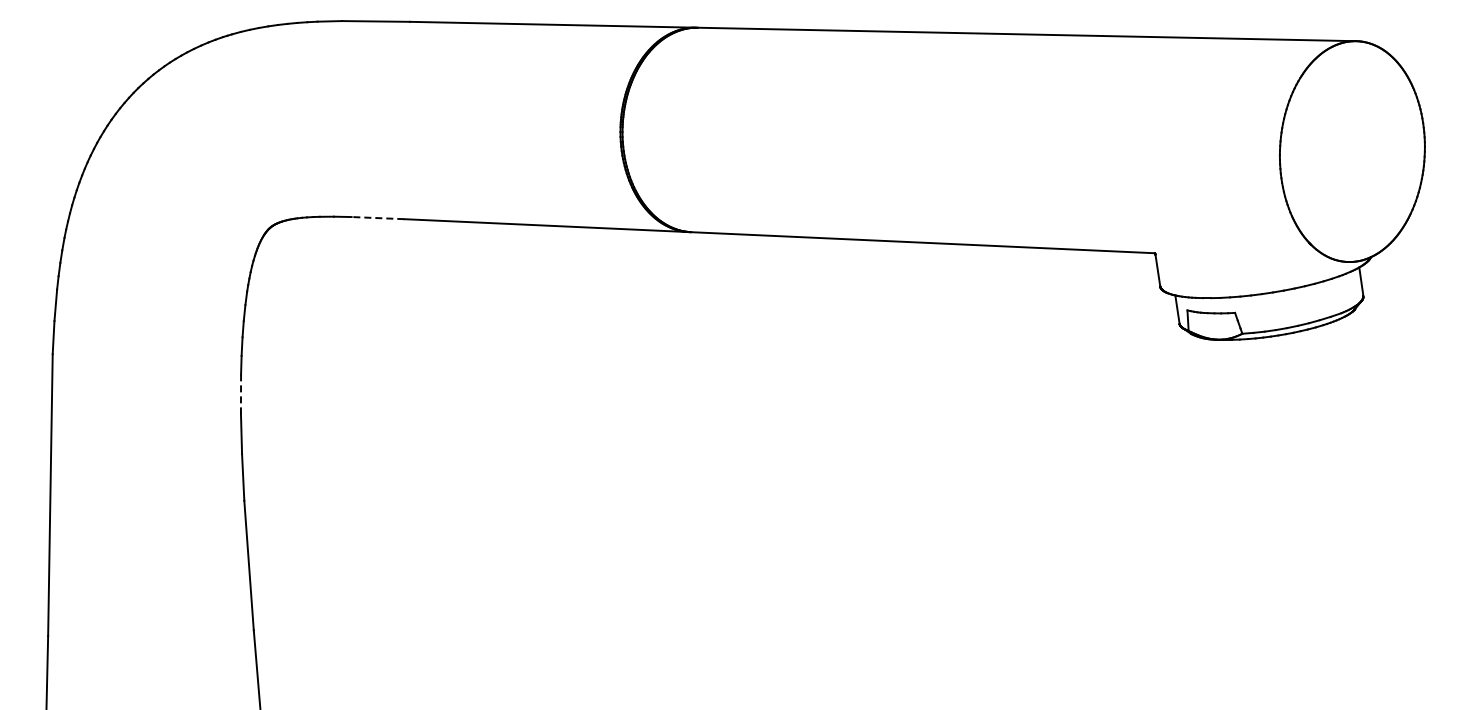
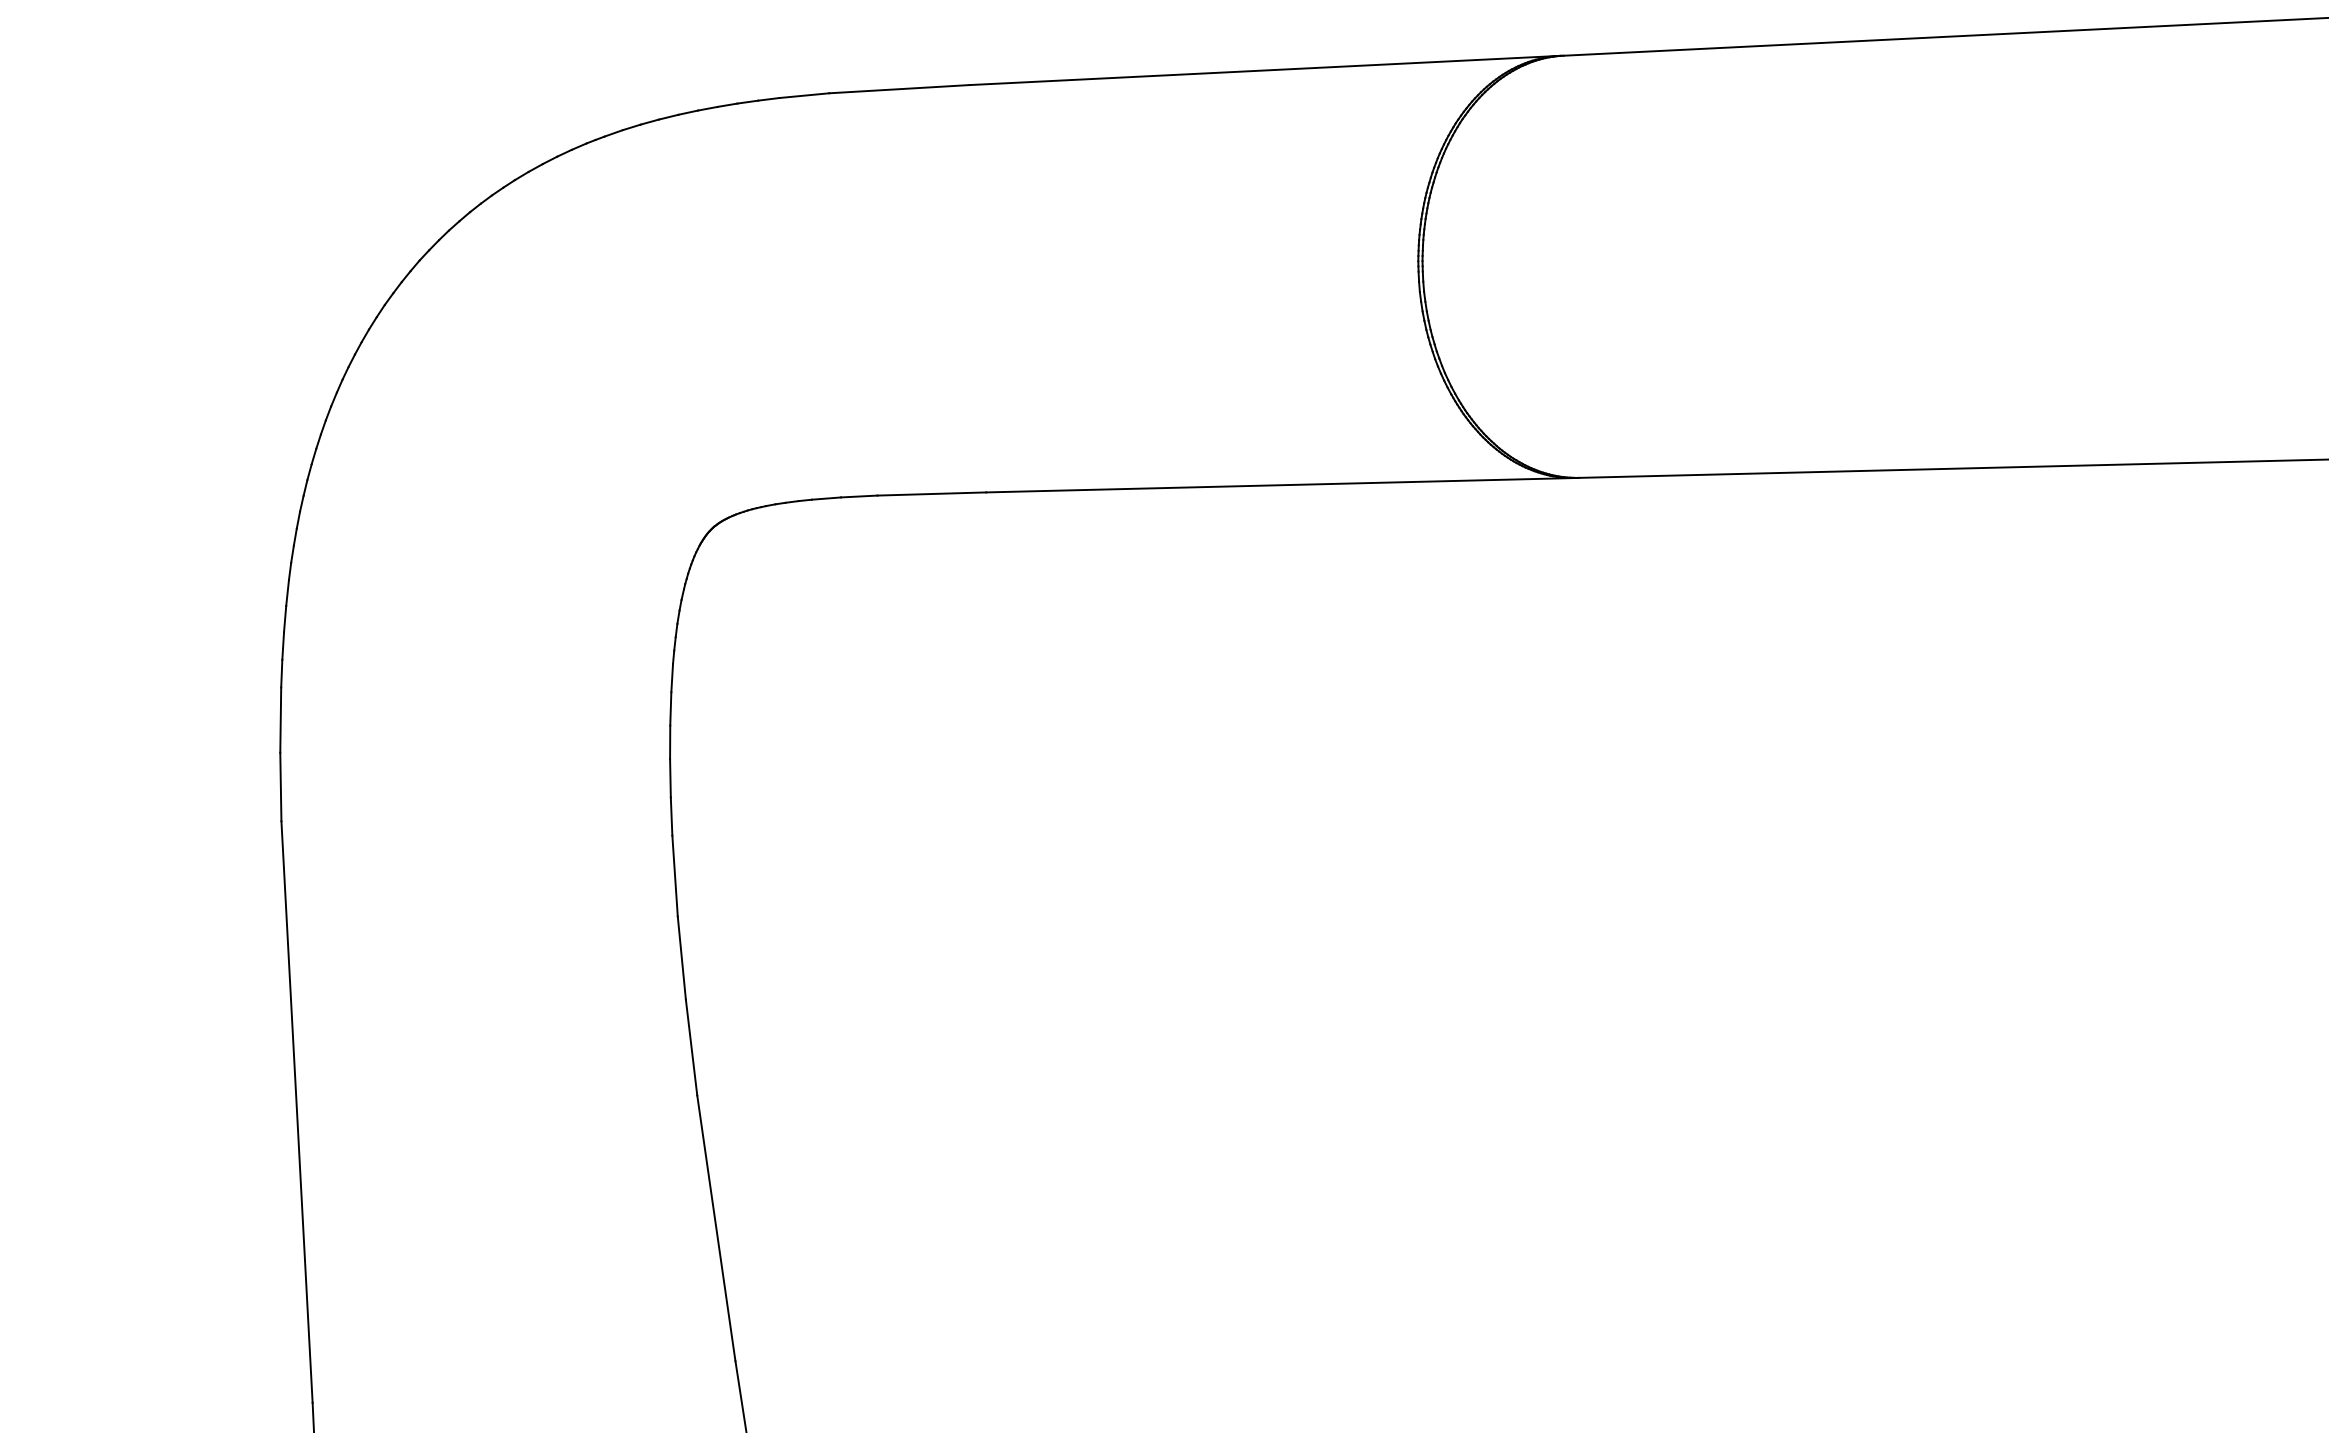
line: (377, 218) -> (930, 494), dashed -> solid
line: (241, 394) -> (676, 877), dashed -> solid

